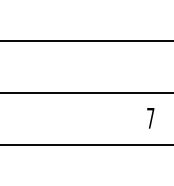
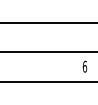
text: (149, 117) -> (84, 66), 7 -> 6

